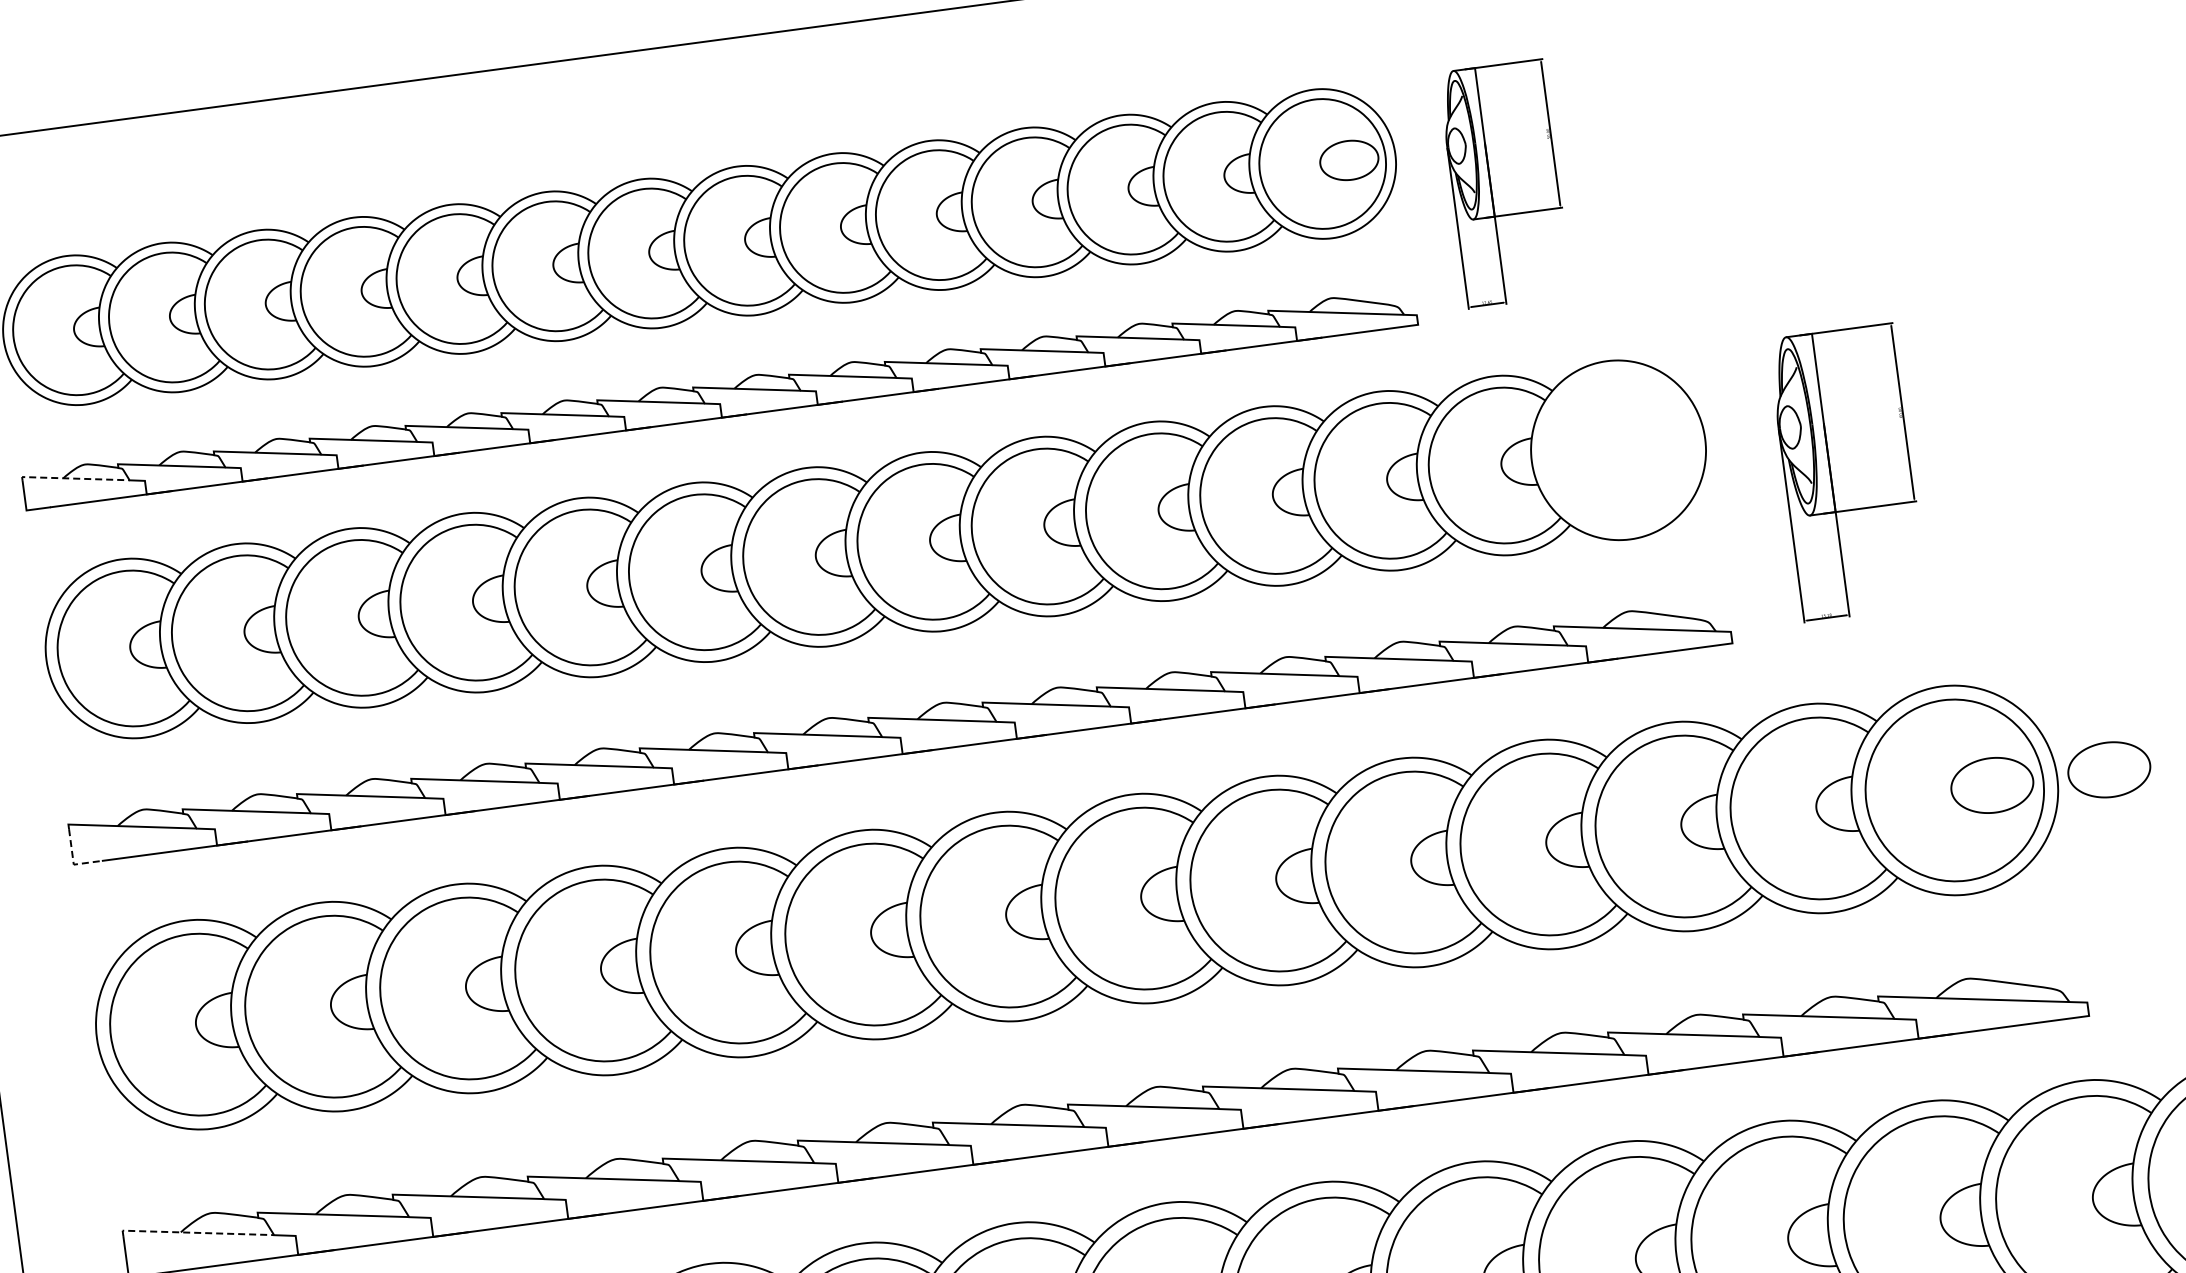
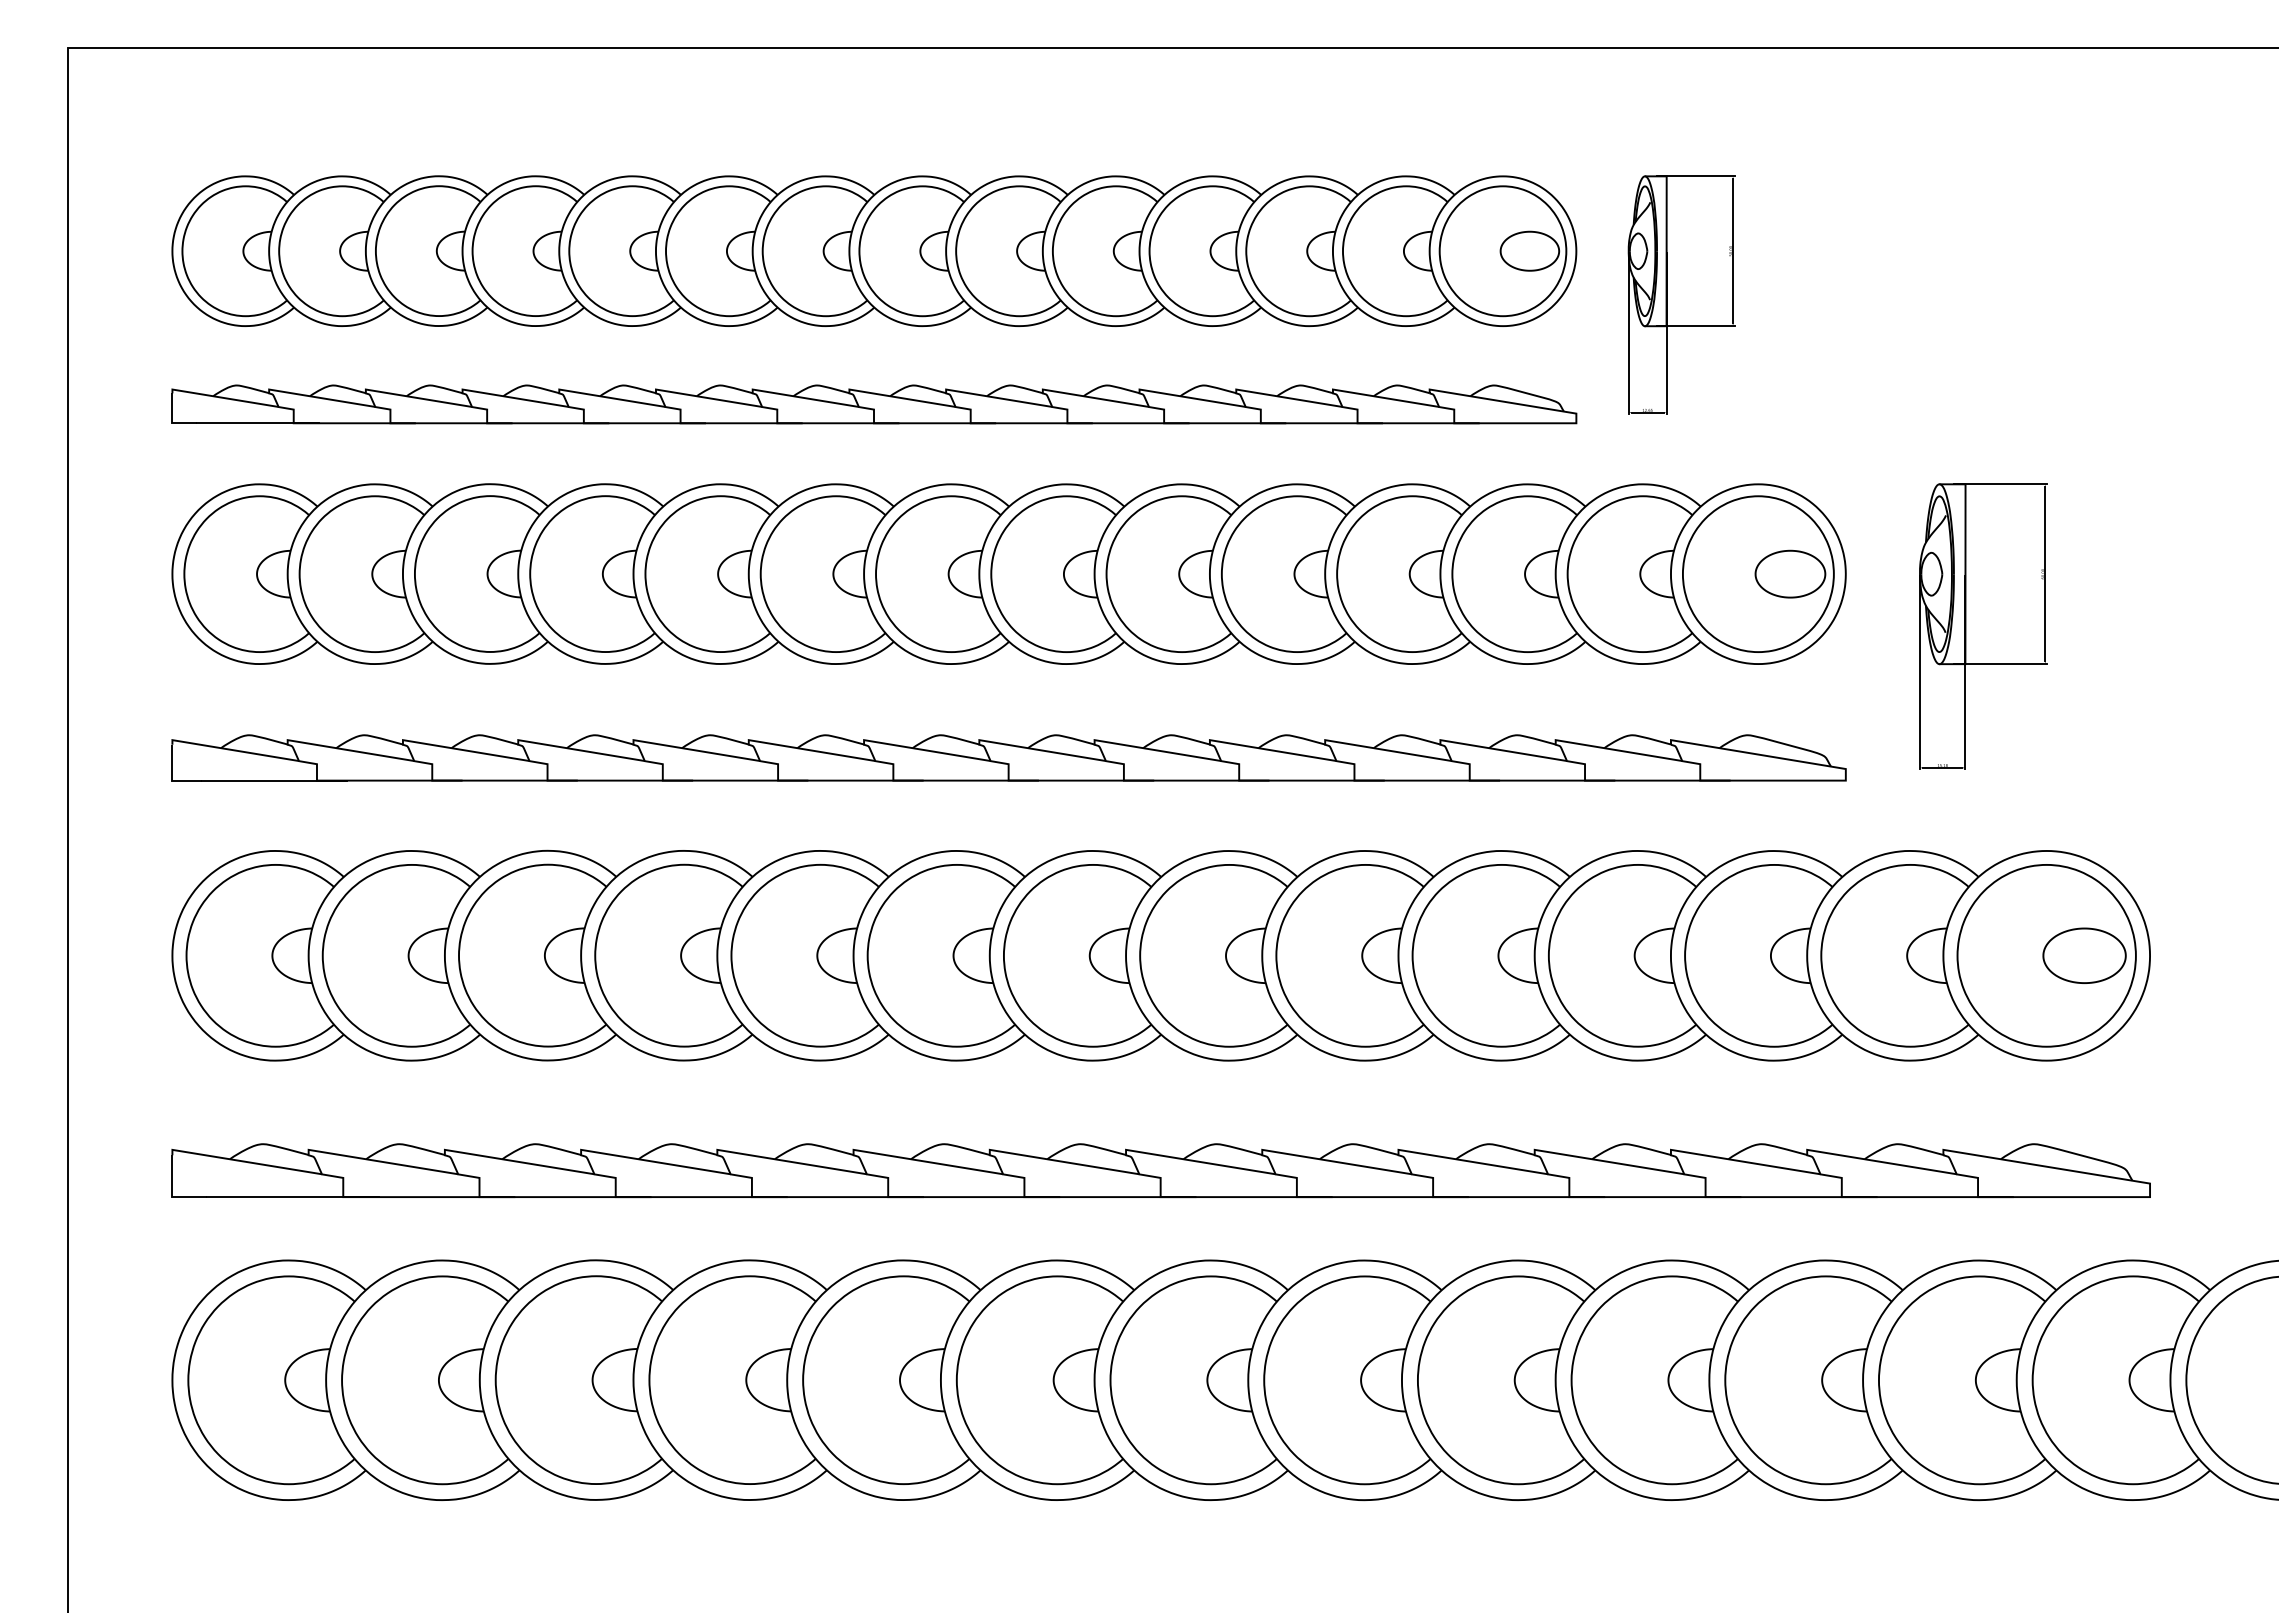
part: (1618, 449) -> (1758, 573), added
line: (73, 478) -> (223, 397), dashed -> solid
part: (2109, 769) -> (2202, 955), removed
line: (73, 862) -> (172, 778), dashed -> solid
line: (195, 1232) -> (244, 1161), dashed -> solid

